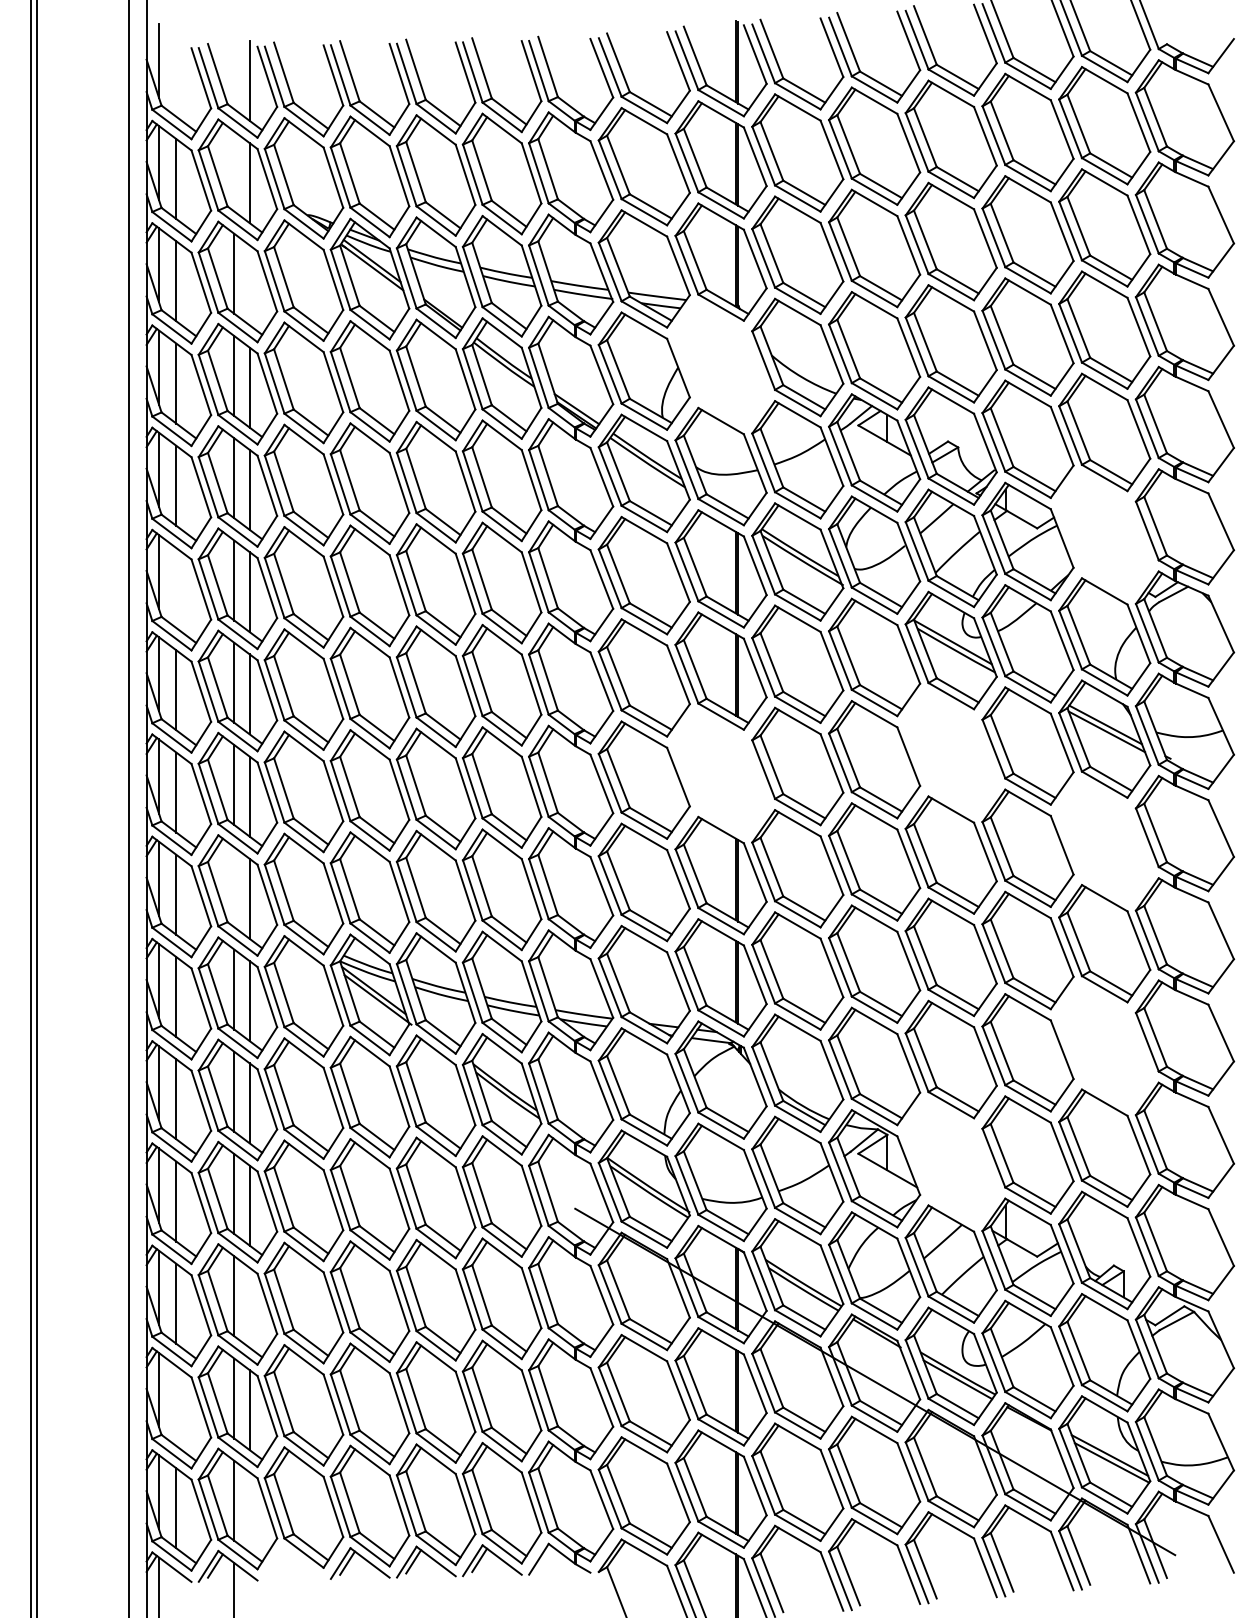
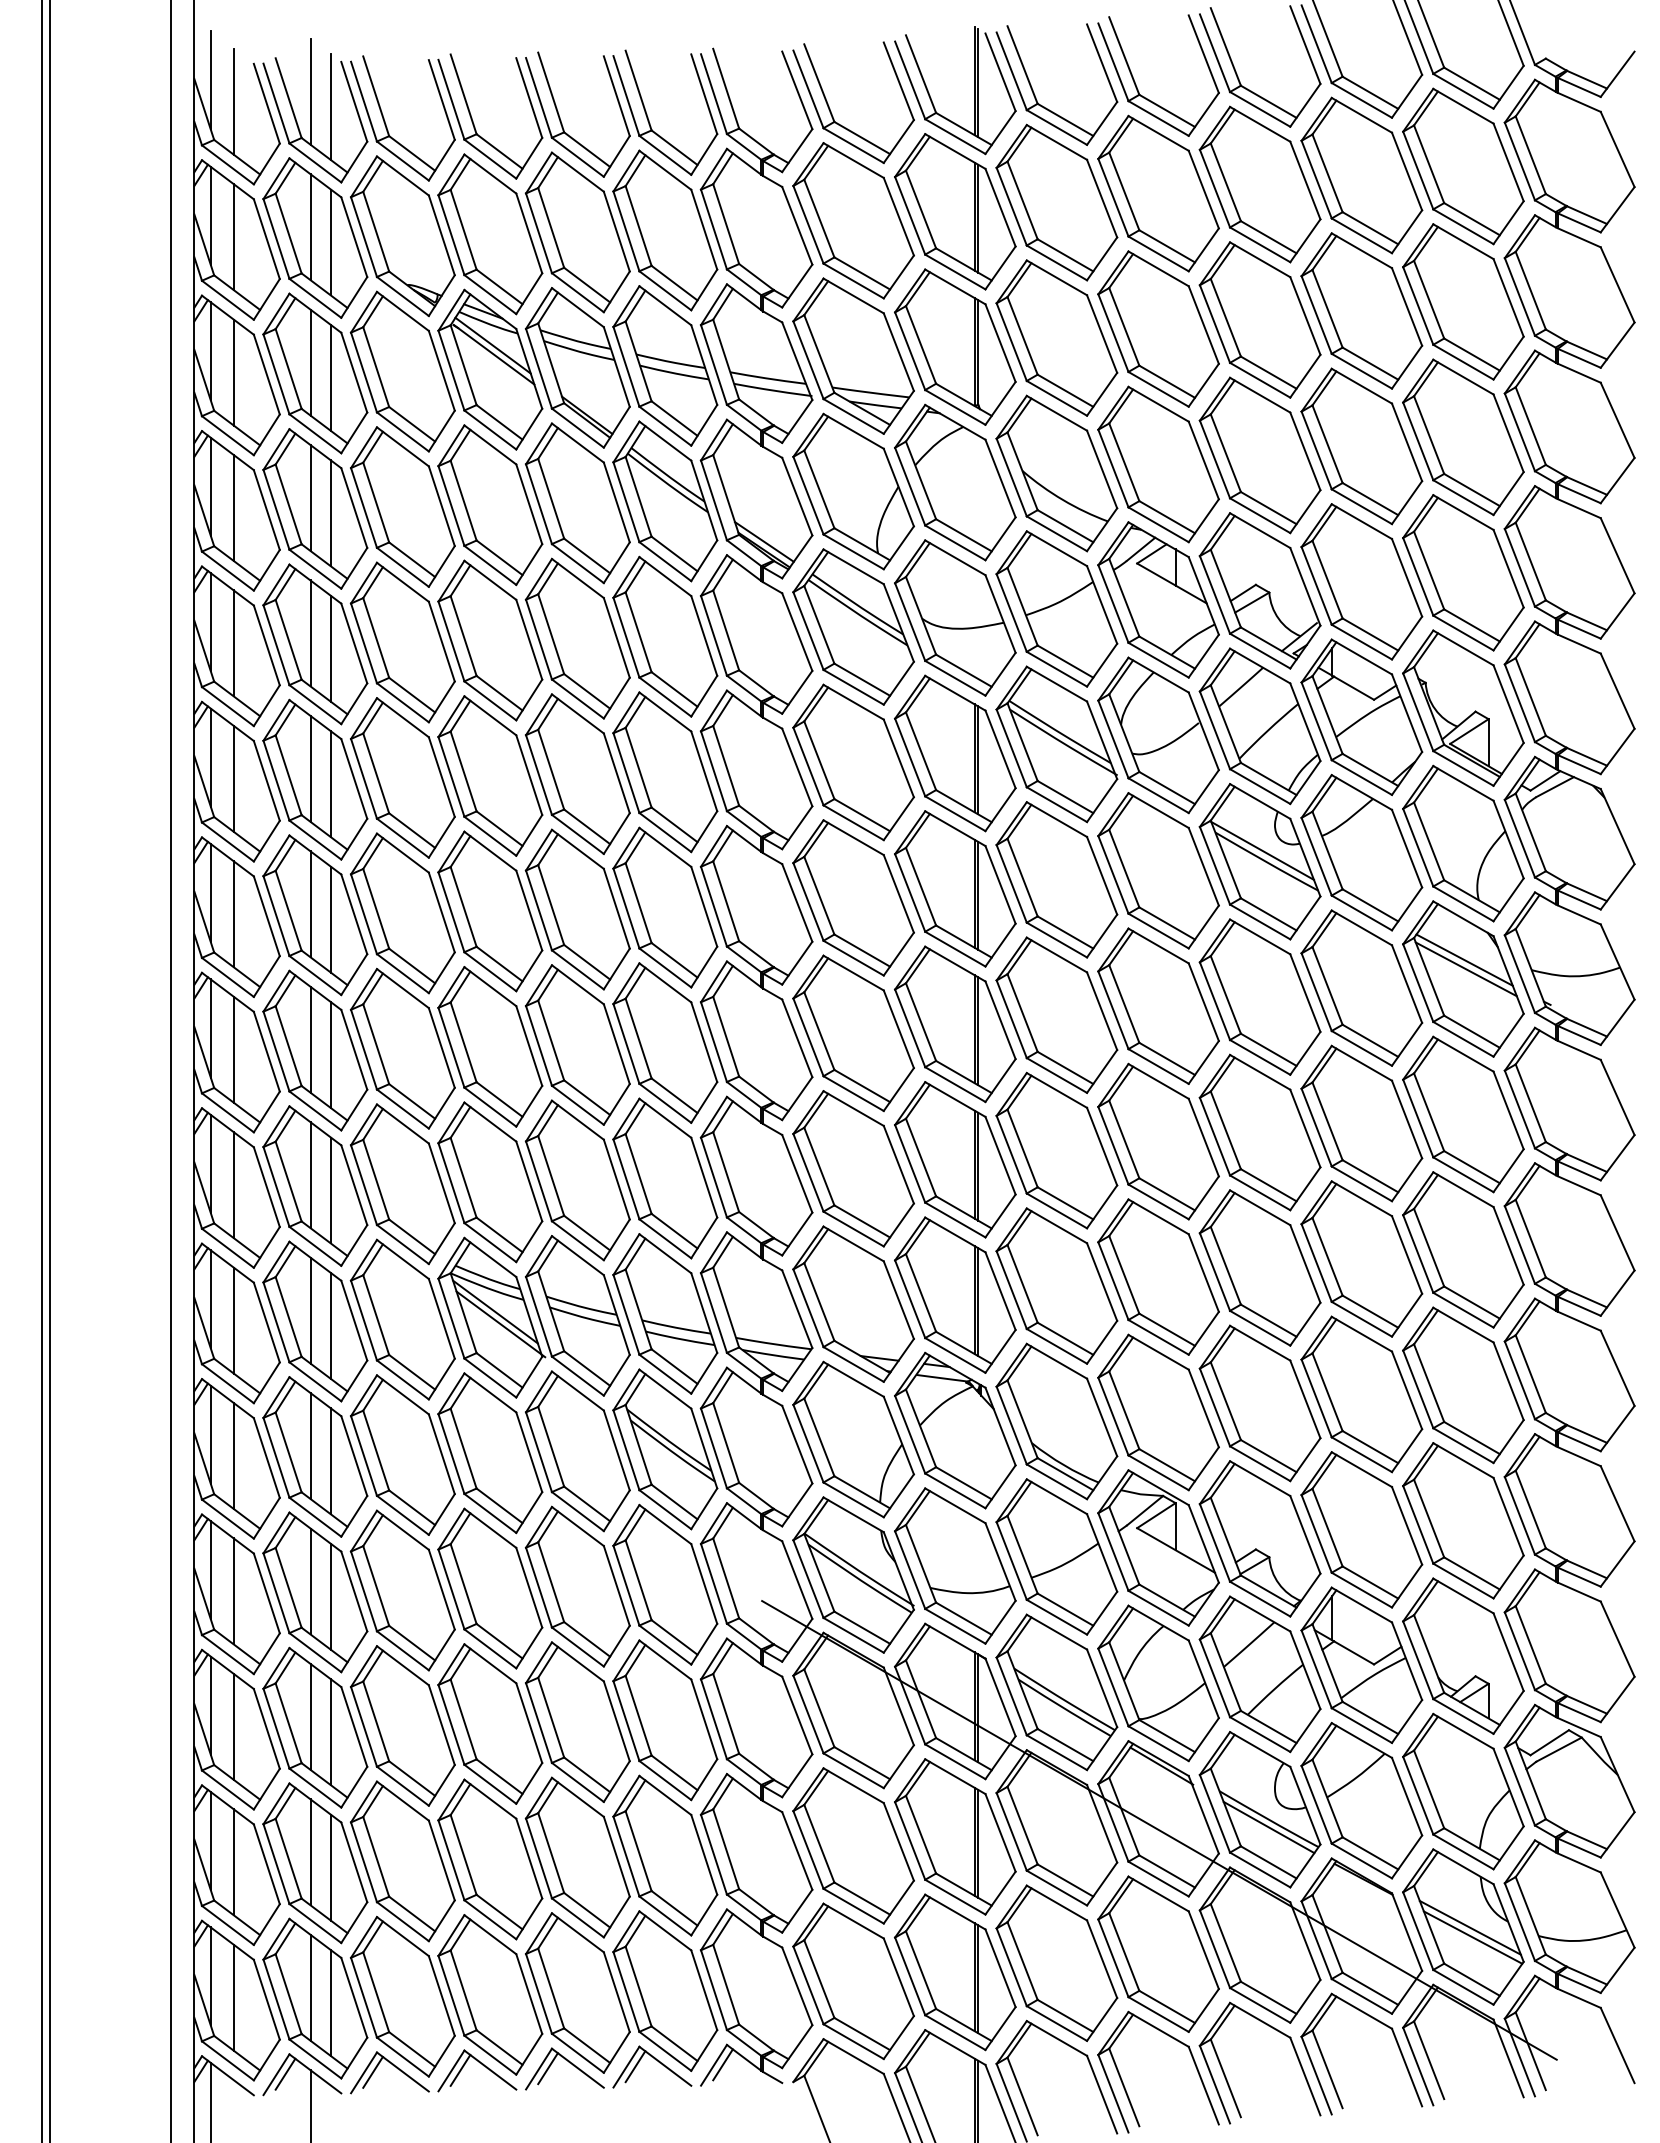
line: (234, 69) -> (310, 91), added
line: (176, 76) -> (233, 101), added
line: (234, 171) -> (310, 227), added
line: (249, 285) -> (330, 377), added
part: (721, 364) -> (955, 482), added
part: (1104, 534) -> (1463, 707), added
line: (176, 587) -> (233, 778), added
part: (950, 752) -> (1259, 996), added
part: (721, 773) -> (955, 1024), added
part: (1104, 841) -> (1463, 1114), added
line: (234, 887) -> (310, 1175), added
part: (1104, 1046) -> (1463, 1385), added
part: (950, 1161) -> (1259, 1538), added
line: (249, 1308) -> (330, 1732), added
line: (176, 1406) -> (233, 1862), added
line: (249, 1512) -> (330, 2003), added
line: (545, 1558) -> (722, 2064), added
part: (296, 1560) -> (393, 2066), added

